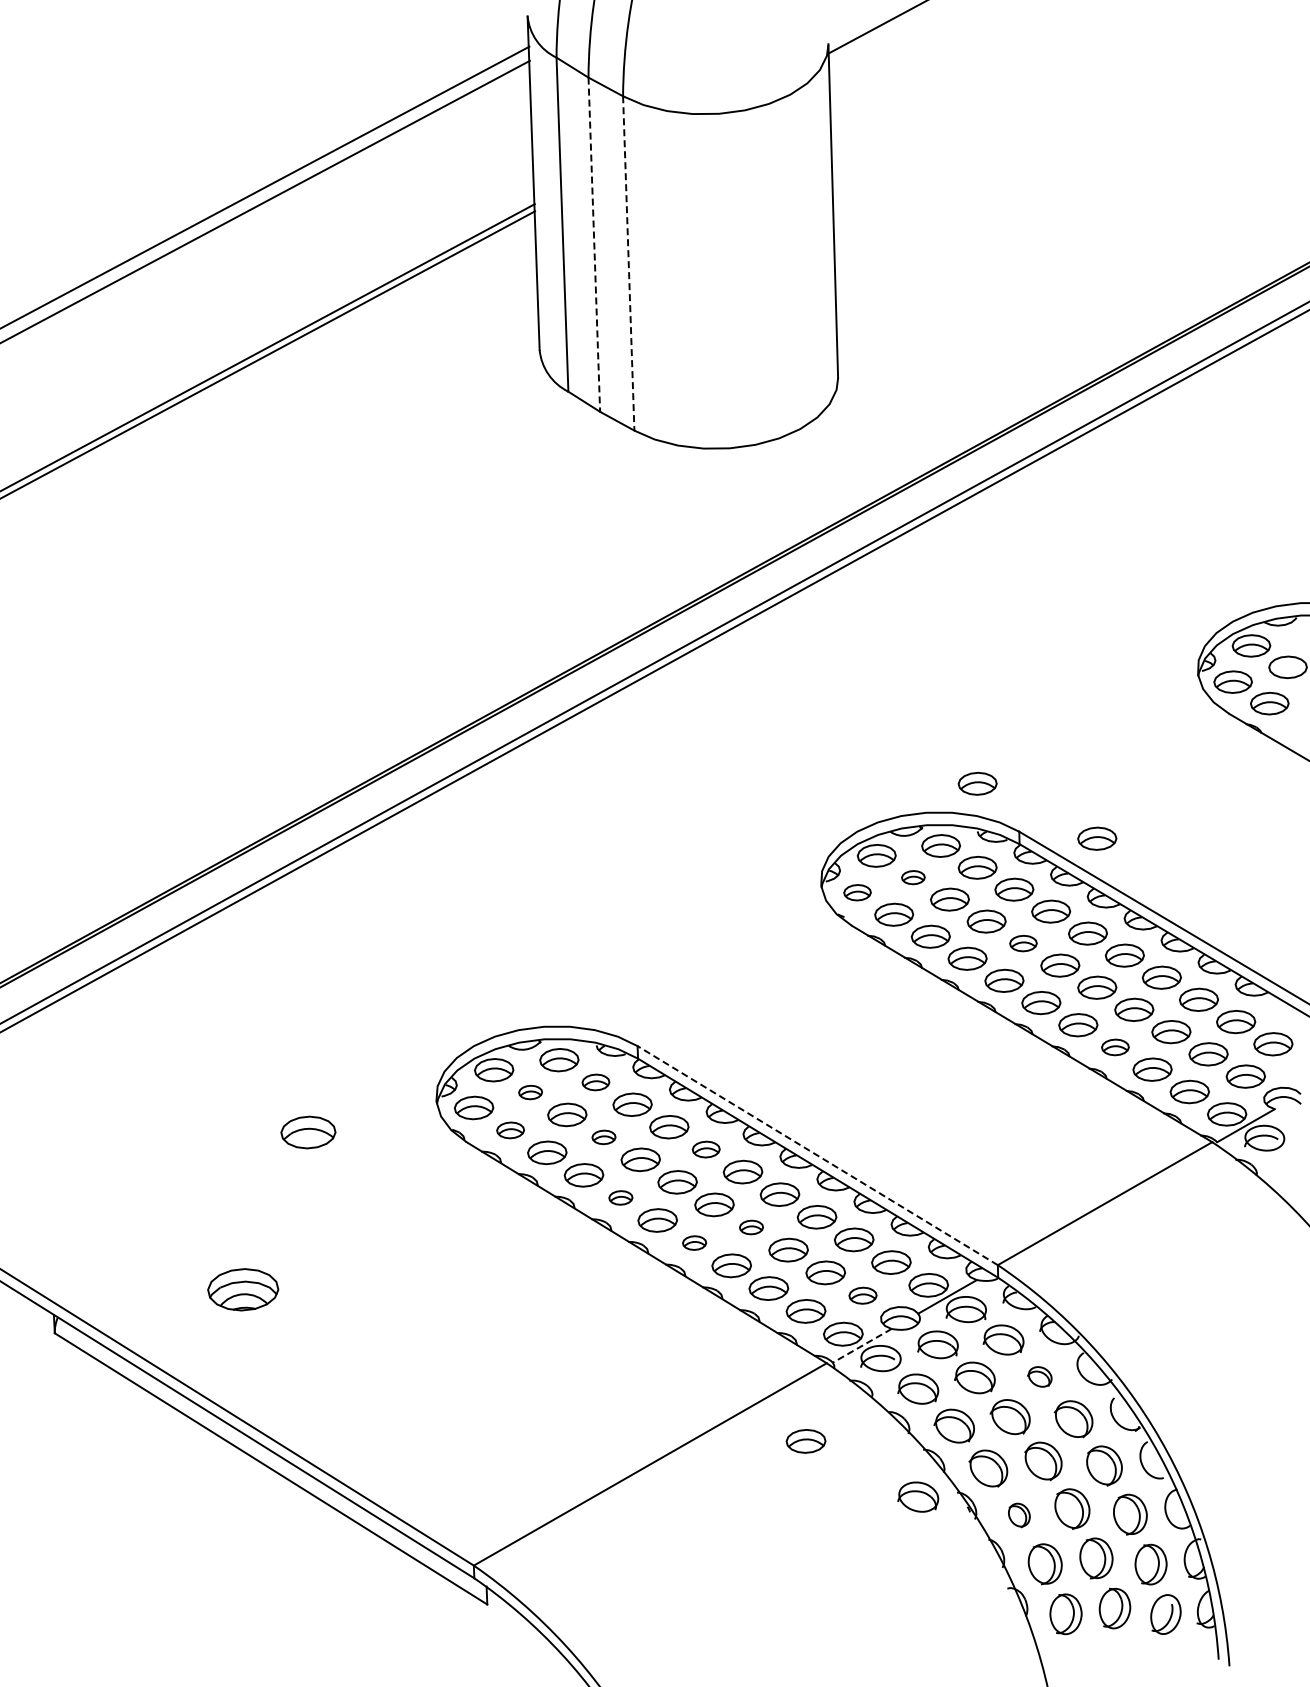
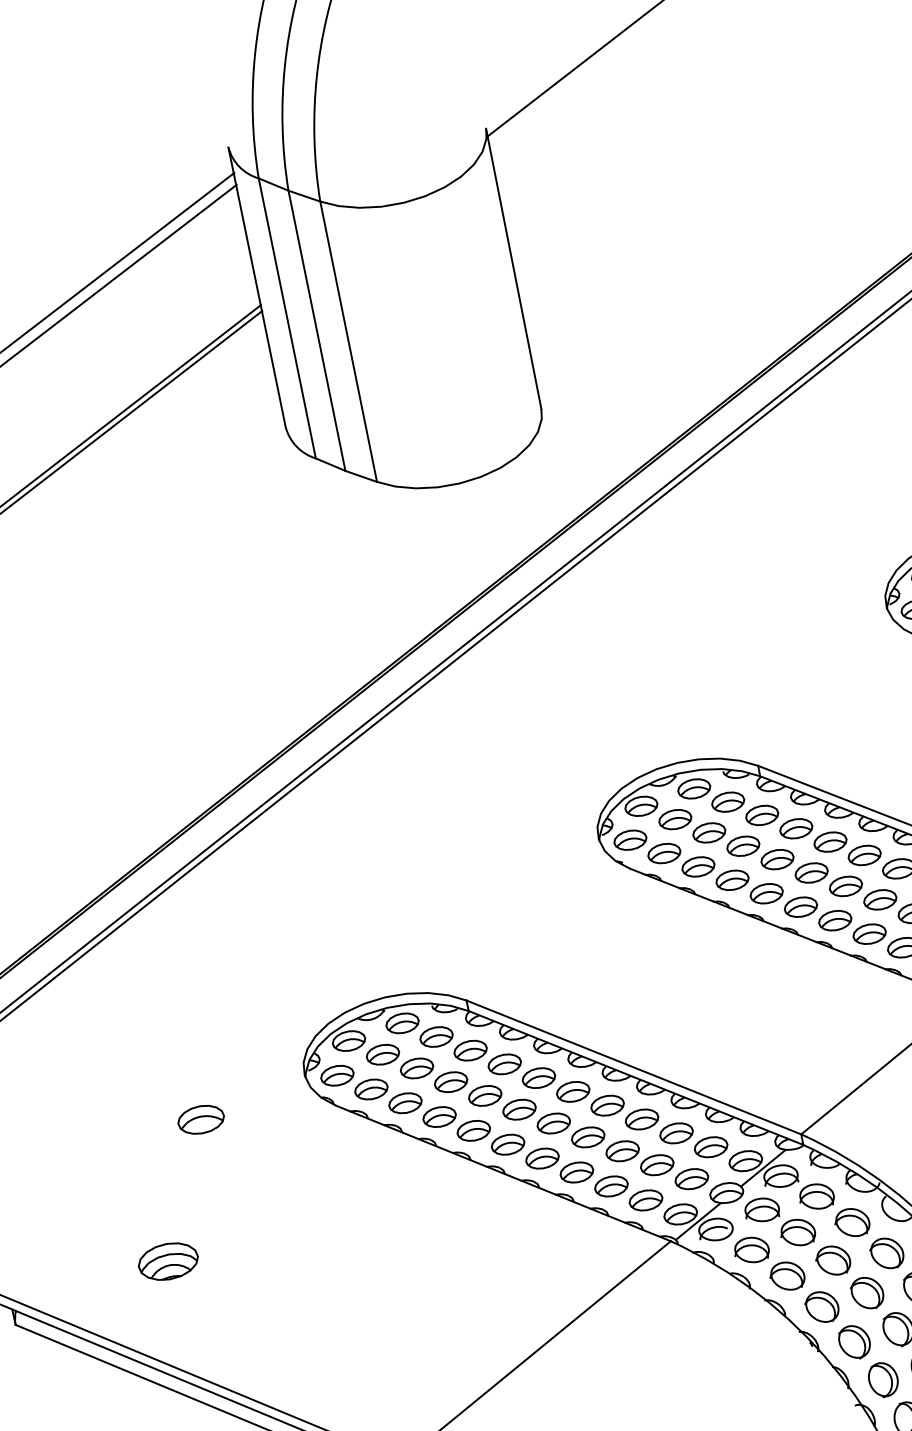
line: (594, 245) -> (317, 331), dashed -> solid
line: (628, 263) -> (348, 341), dashed -> solid
part: (977, 783) -> (716, 731), removed
part: (1097, 838) -> (825, 760), removed
part: (913, 877) -> (675, 819), size x1.67
part: (857, 892) -> (630, 839), size x1.43
part: (1023, 943) -> (777, 859), size x1.43
part: (1115, 1047) -> (869, 934), size x1.43
part: (595, 1082) -> (436, 1037), size x1.43
part: (530, 1092) -> (382, 1054), size x1.67
part: (510, 1130) -> (371, 1089), size x1.43
part: (603, 1137) -> (450, 1082), size x1.67
part: (706, 1149) -> (539, 1077), size x1.43
line: (817, 1155) -> (633, 1067), dashed -> solid
part: (620, 1197) -> (473, 1130), size x1.67
part: (751, 1227) -> (588, 1137), size x1.67
part: (694, 1242) -> (542, 1158), size x1.67
part: (862, 1295) -> (691, 1179), size x1.43
line: (862, 1345) -> (698, 1221), dashed -> solid
part: (1039, 1376) -> (852, 1222), size x1.67
part: (805, 1441) -> (663, 1310), removed
part: (918, 1496) -> (766, 1340), removed
part: (1019, 1515) -> (854, 1342), size x1.67

